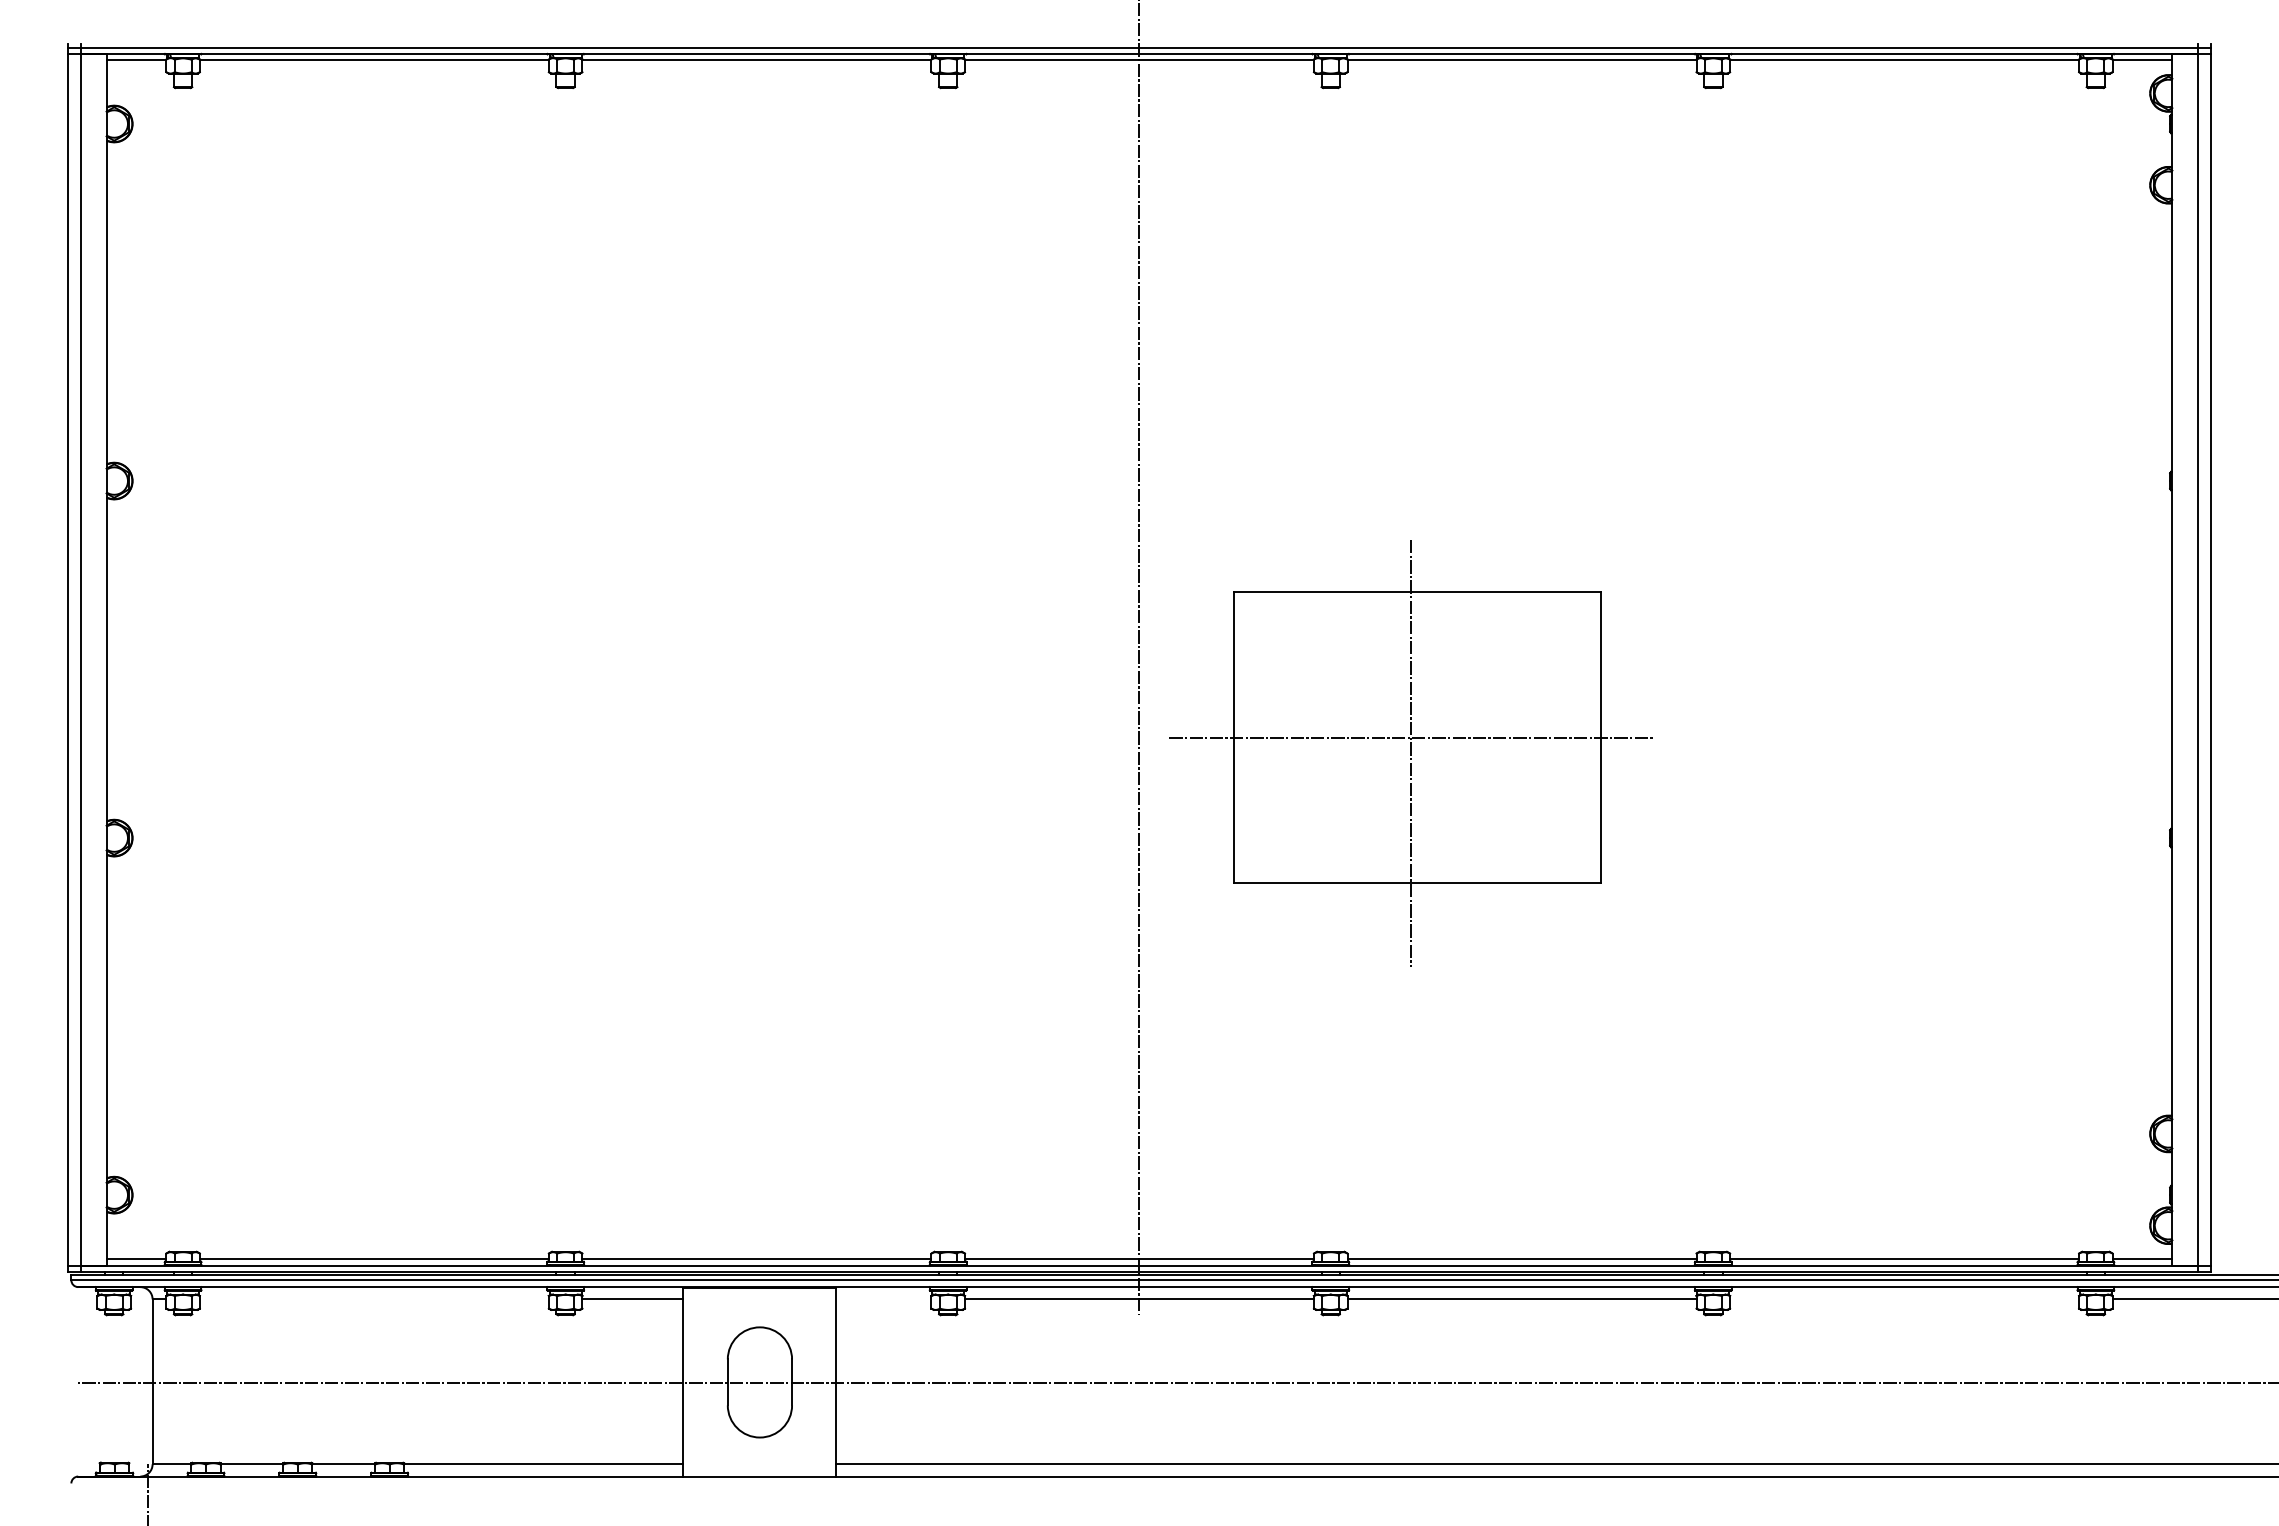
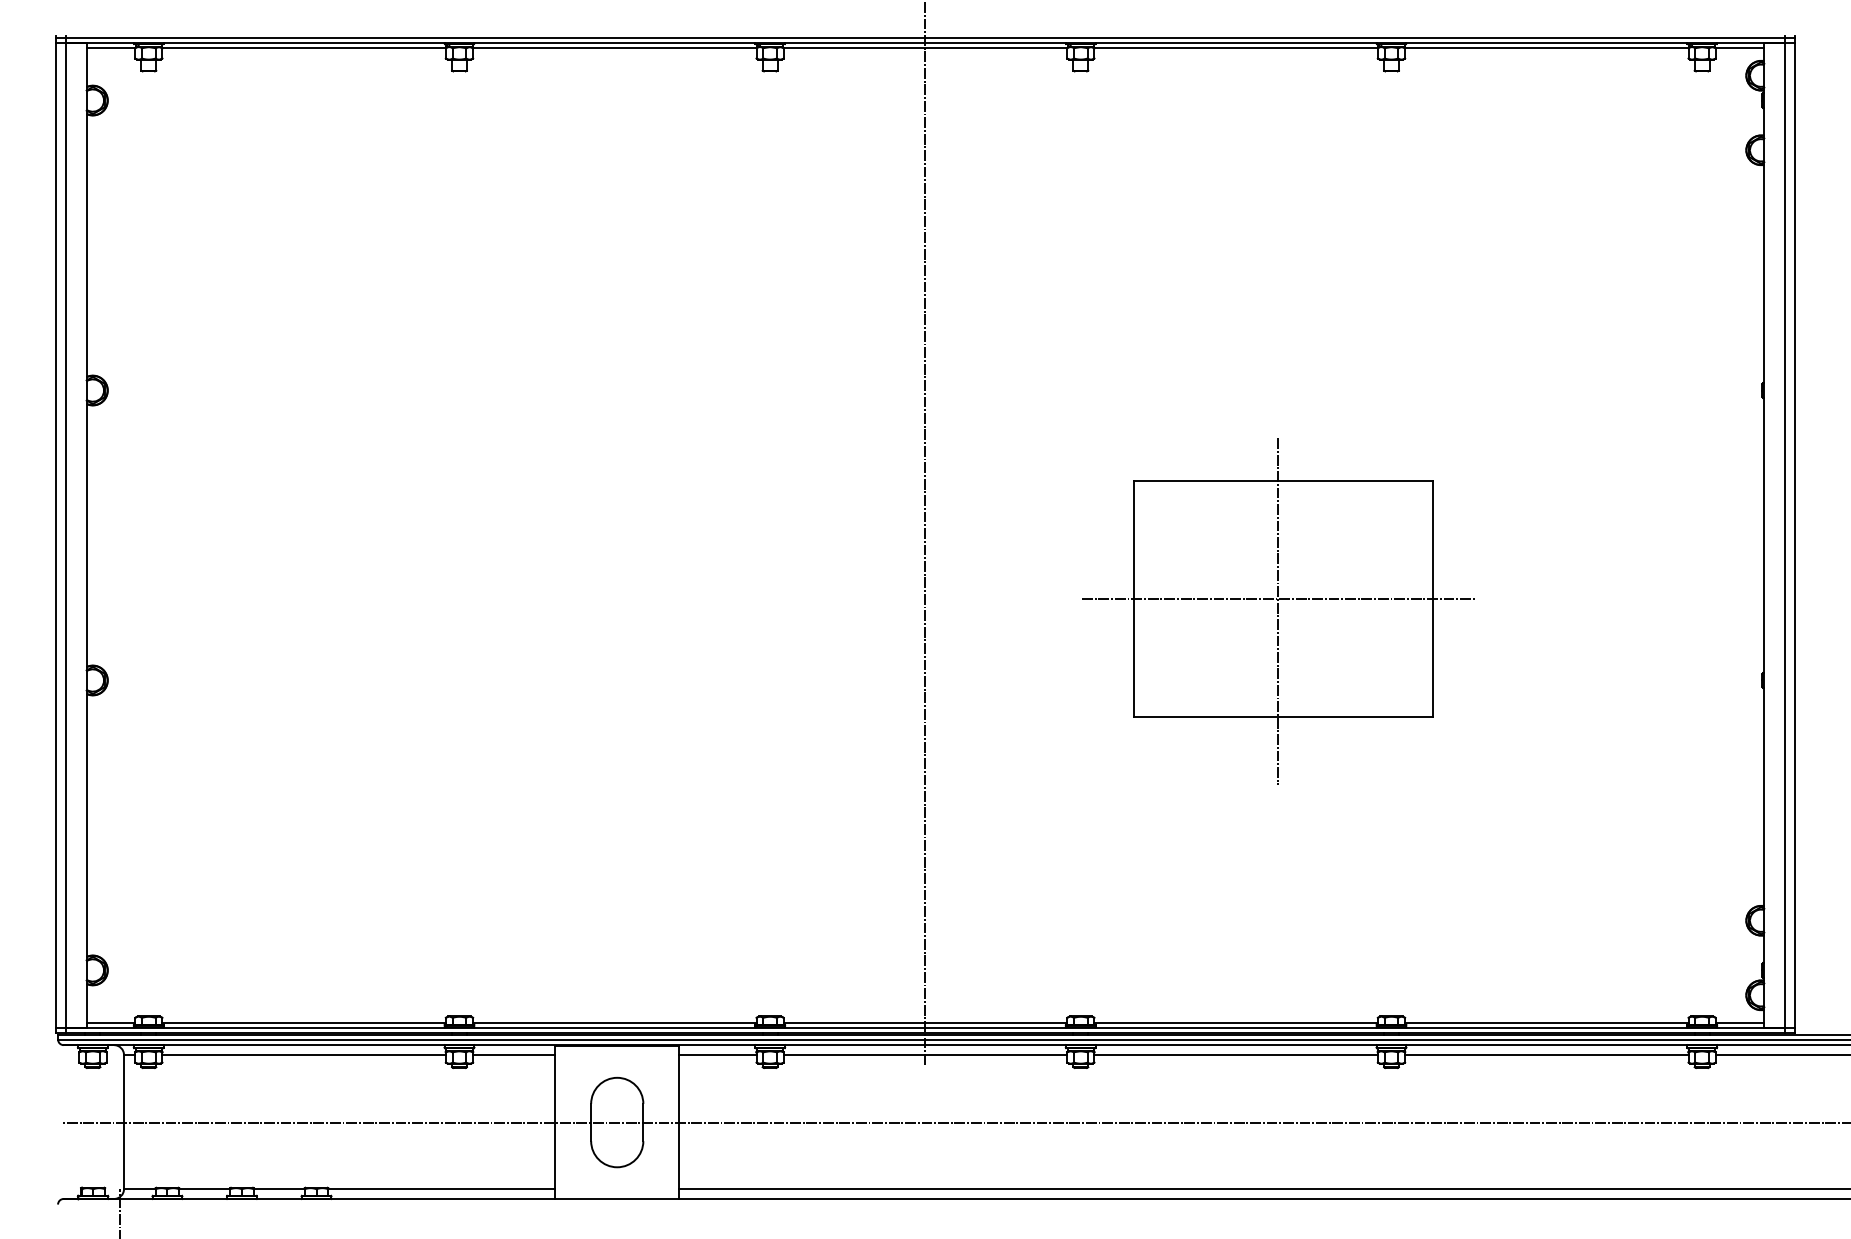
part: (1410, 753) -> (1277, 611), moved
line: (373, 1299) -> (303, 1055), added
line: (883, 1299) -> (717, 1055), added
line: (1904, 1299) -> (1546, 1055), added

